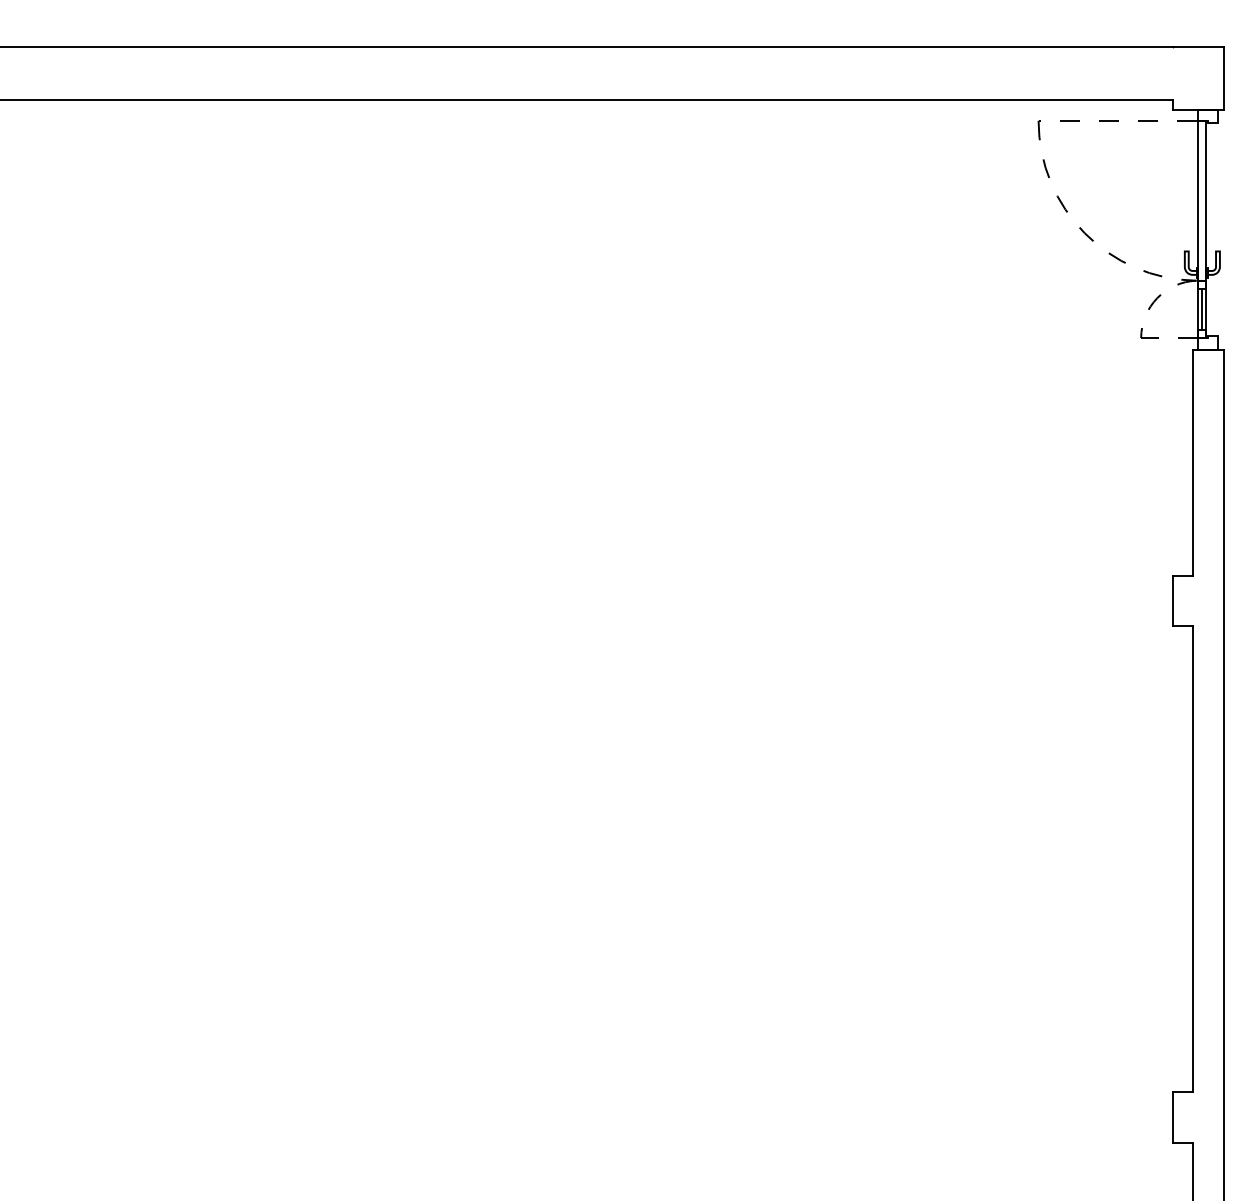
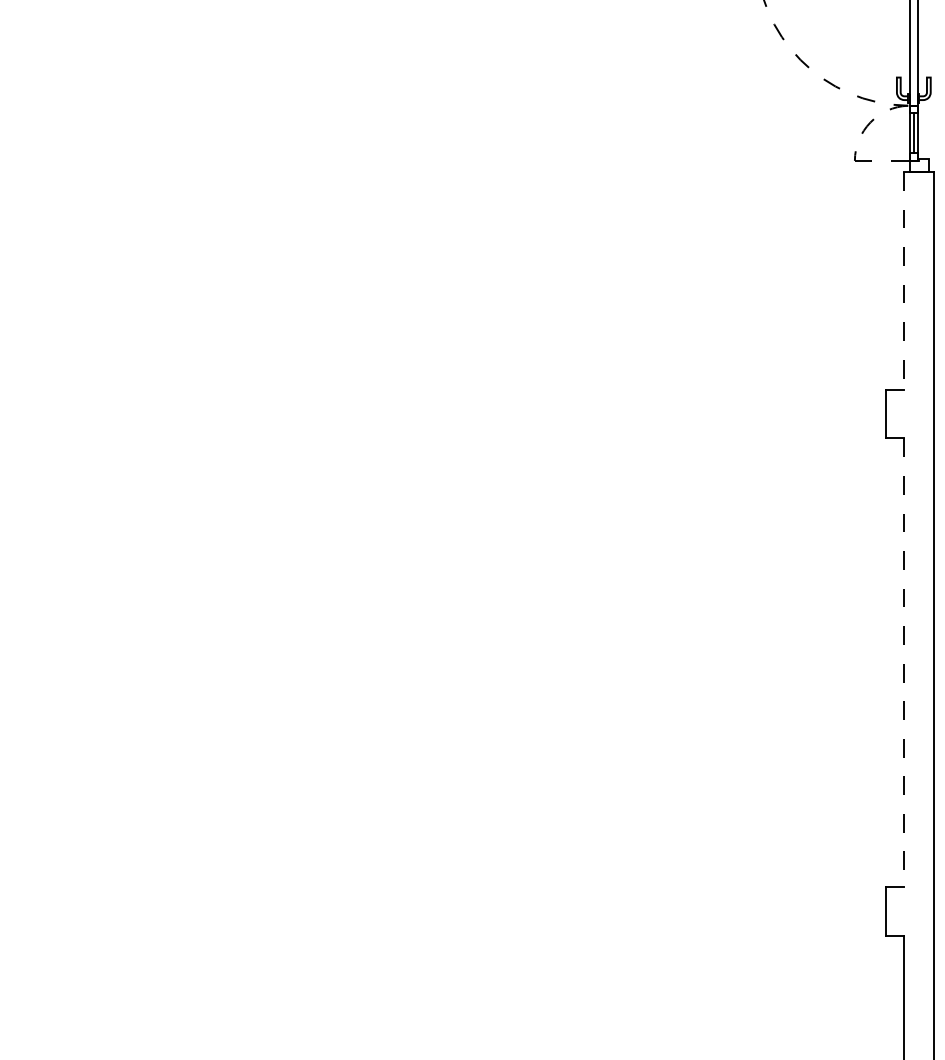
line: (1192, 463) -> (904, 281), solid -> dashed
line: (1192, 859) -> (904, 662), solid -> dashed

